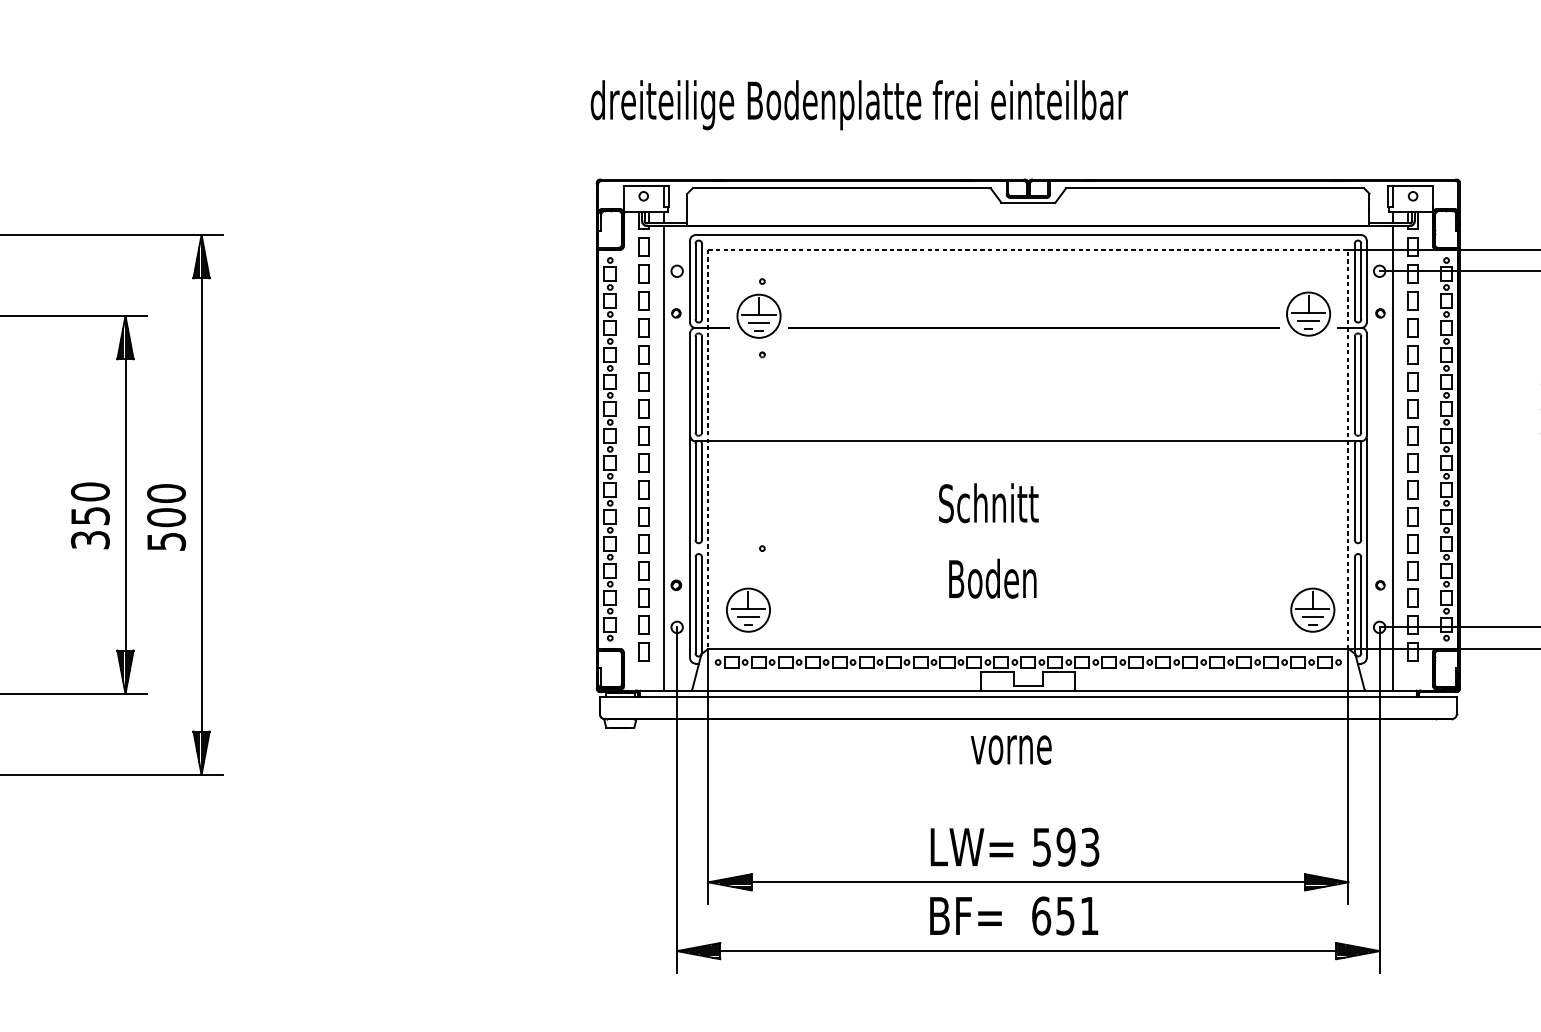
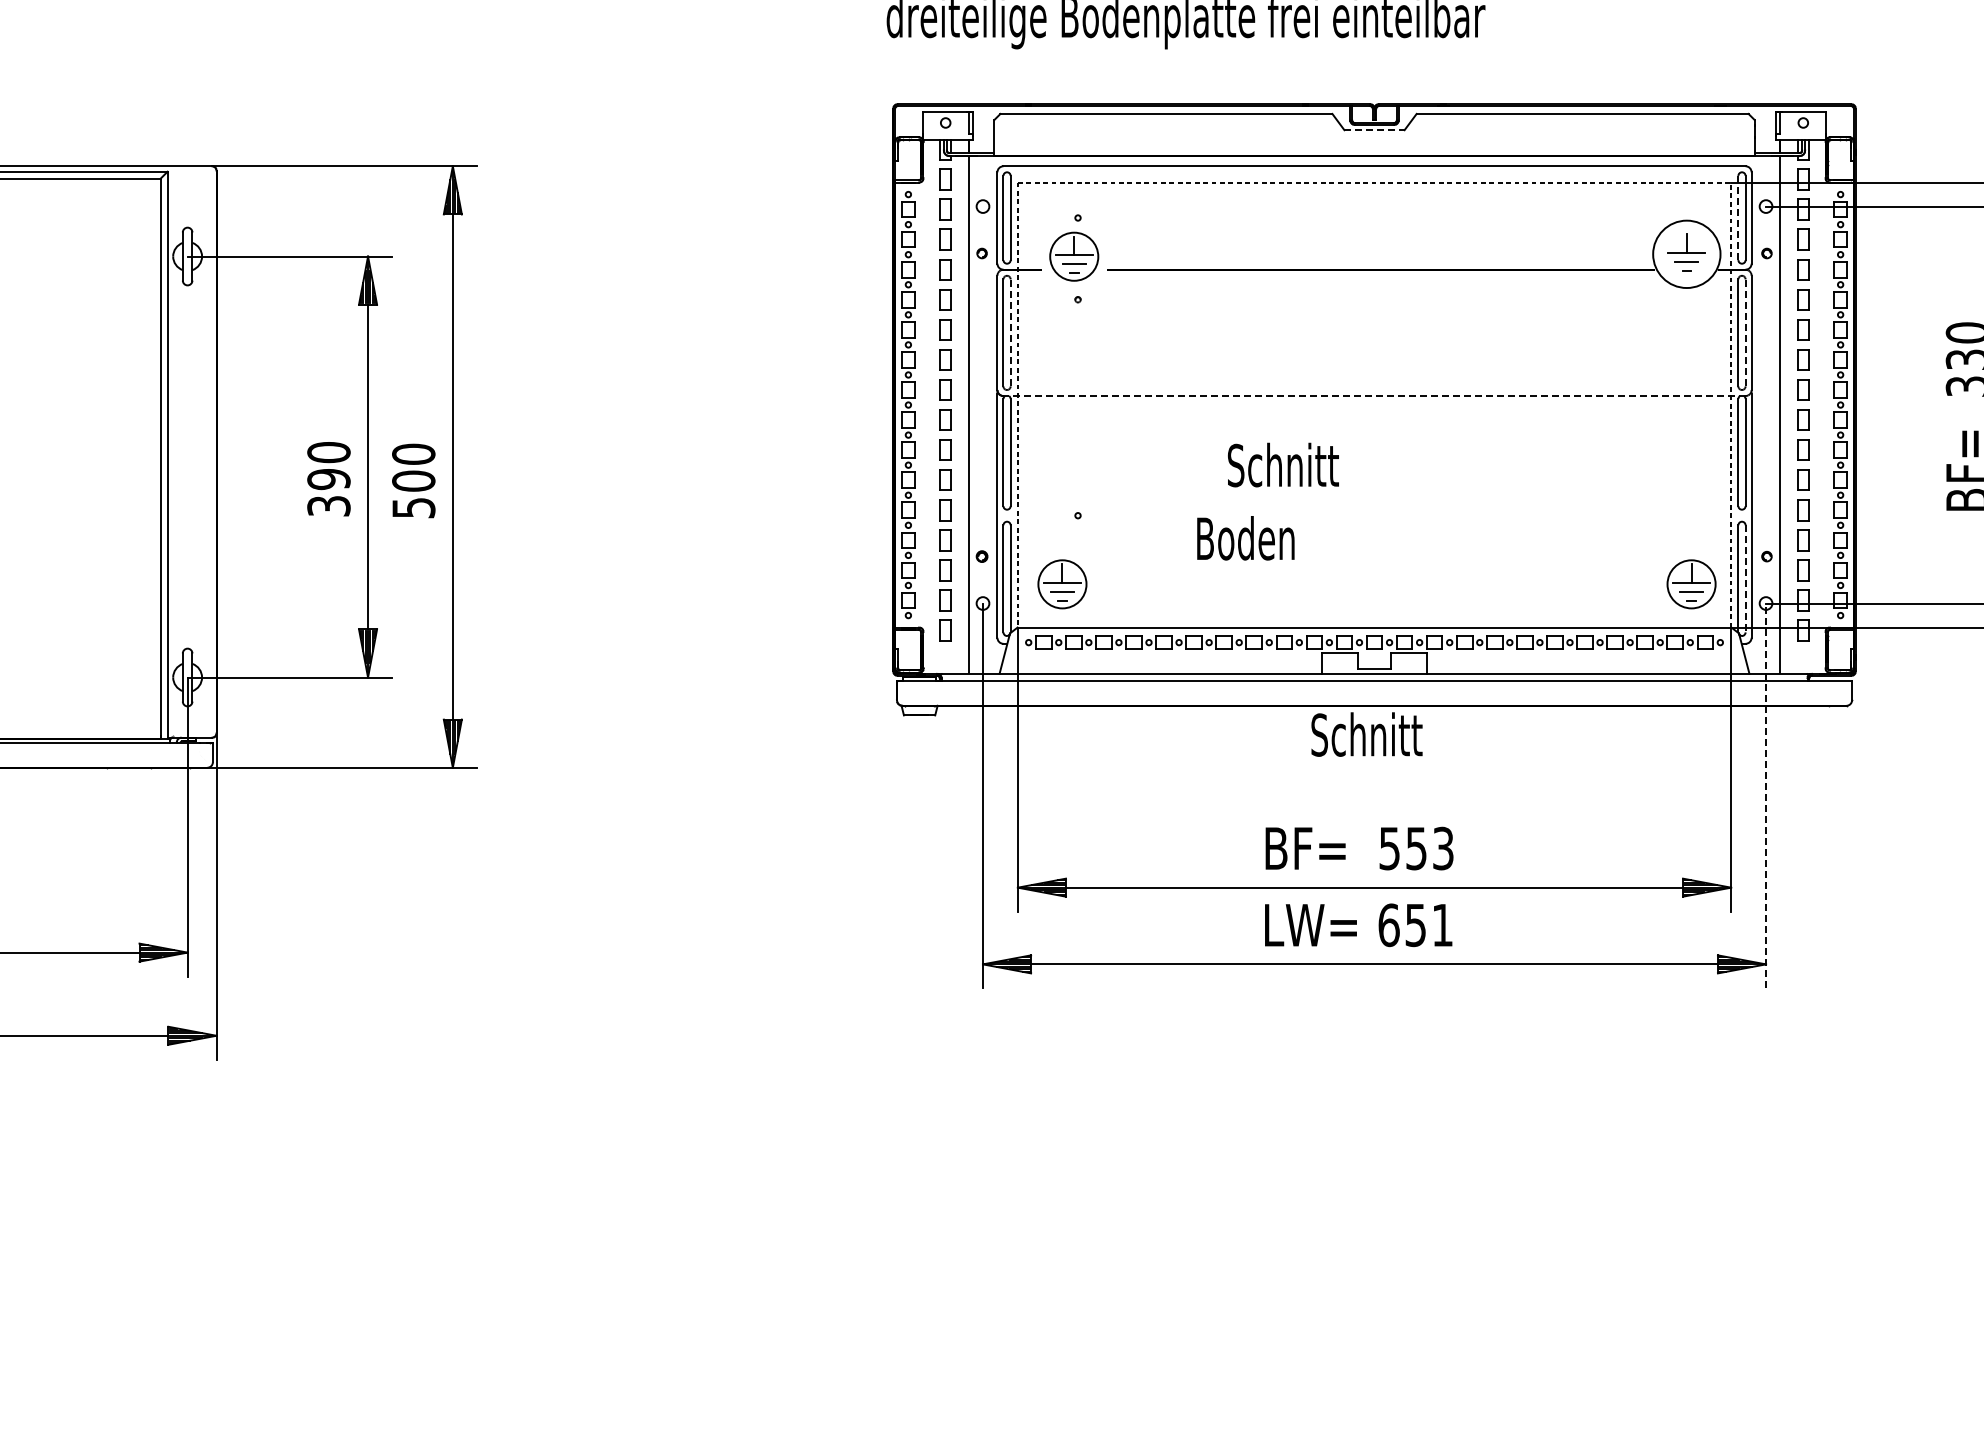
line: (1029, 203) -> (1375, 130), solid -> dashed
line: (1354, 281) -> (1738, 218), solid -> dashed
circle: (1308, 314) -> (1686, 254), size x1.4
line: (701, 384) -> (1010, 332), solid -> dashed
line: (1361, 384) -> (1745, 332), solid -> dashed
line: (1028, 441) -> (1374, 396), solid -> dashed
text: (988, 502) -> (1283, 464), moved
text: (90, 516) -> (328, 479), 350 -> 390
text: (992, 578) -> (1245, 538), moved
line: (1361, 604) -> (1745, 578), solid -> dashed
text: (1021, 744) -> (1366, 734), vorne -> Schnitt
line: (1380, 799) -> (1766, 795), solid -> dashed
text: (973, 847) -> (1313, 848), LW= -> BF=
text: (1066, 847) -> (1416, 848), 593 -> 553
text: (972, 916) -> (1312, 925), BF= -> LW=

